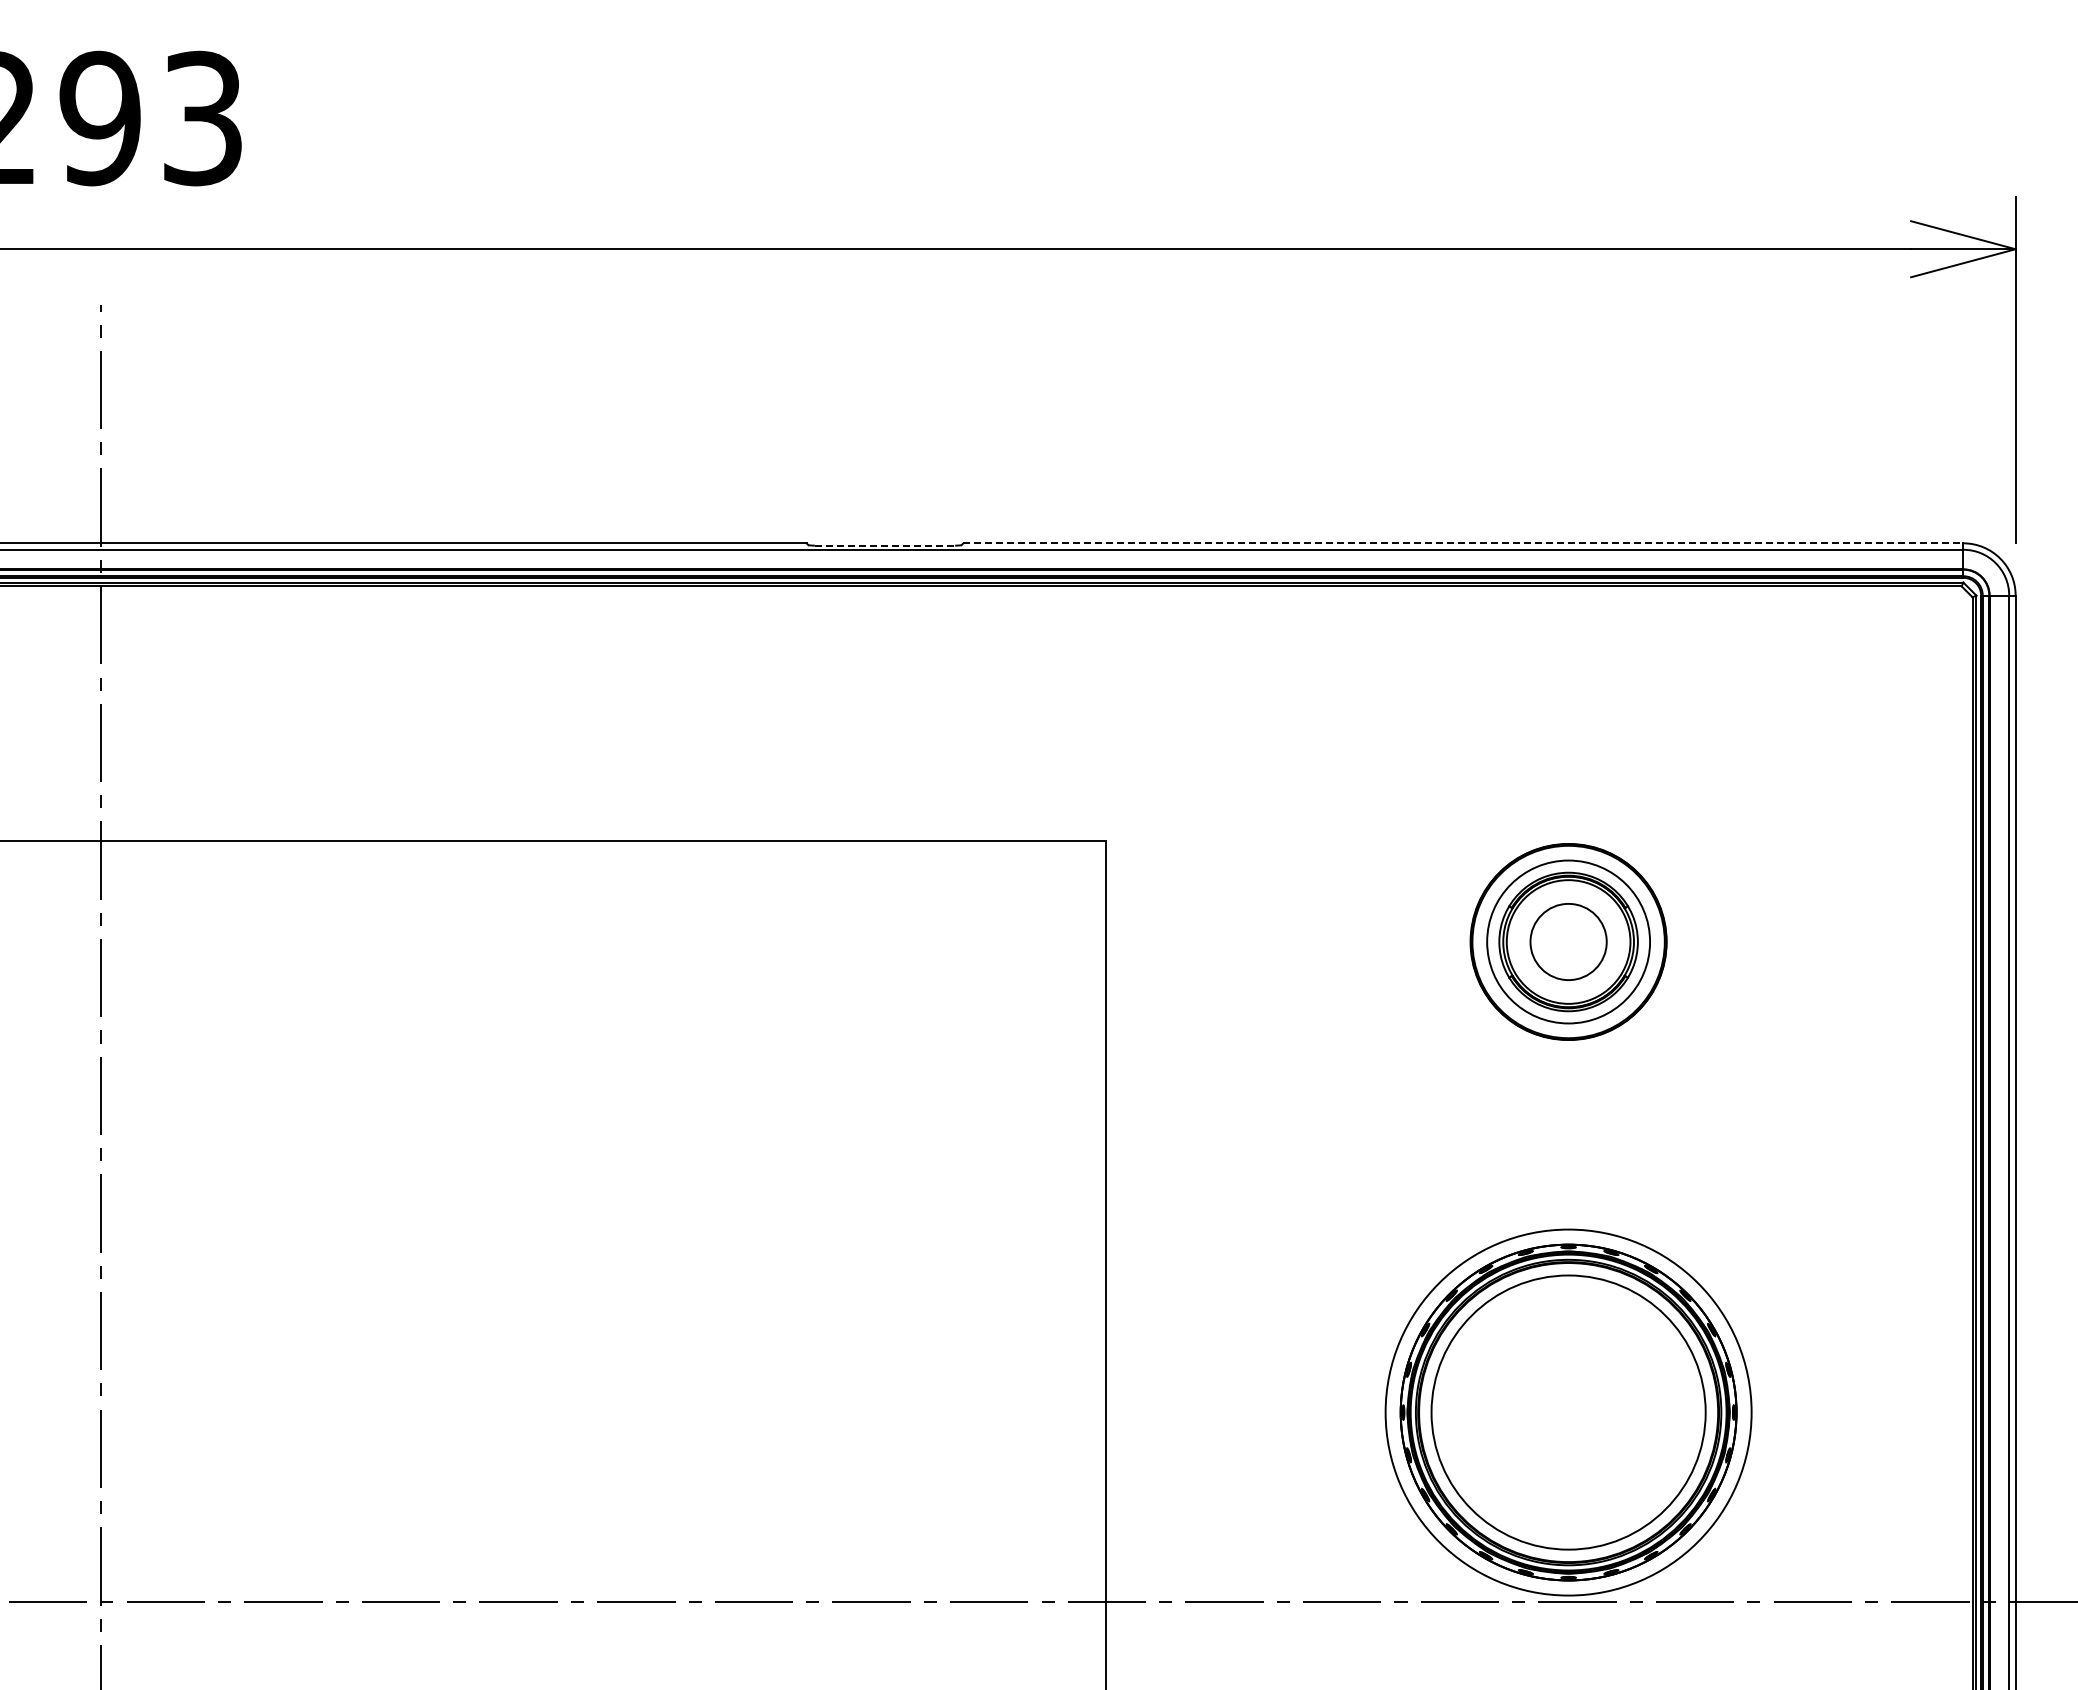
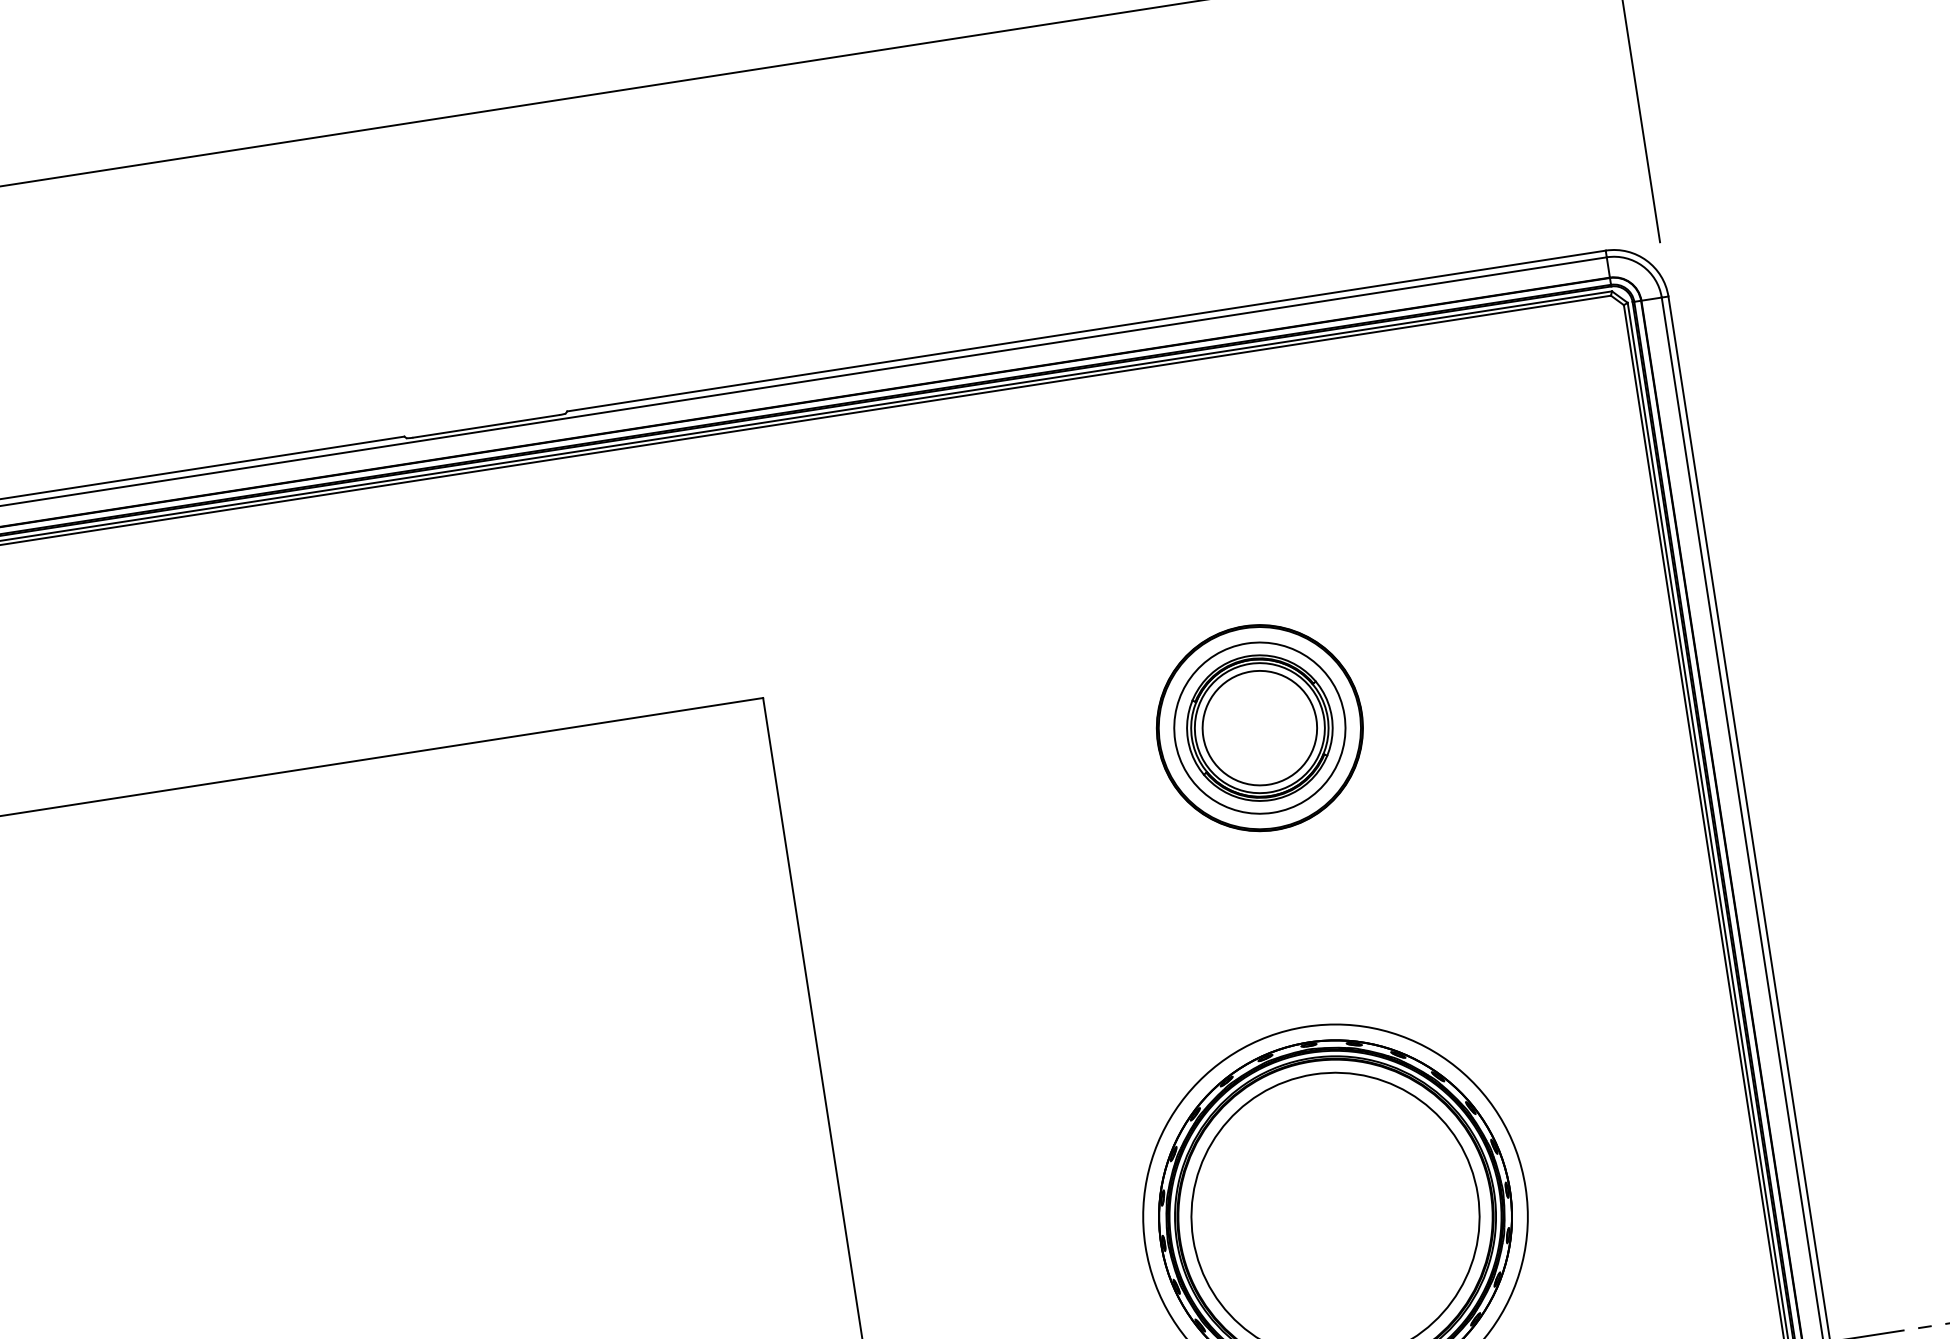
line: (1463, 543) -> (1086, 331), dashed -> solid
line: (885, 545) -> (486, 426), dashed -> solid
circle: (1568, 941) -> (1259, 727), size x1.43

